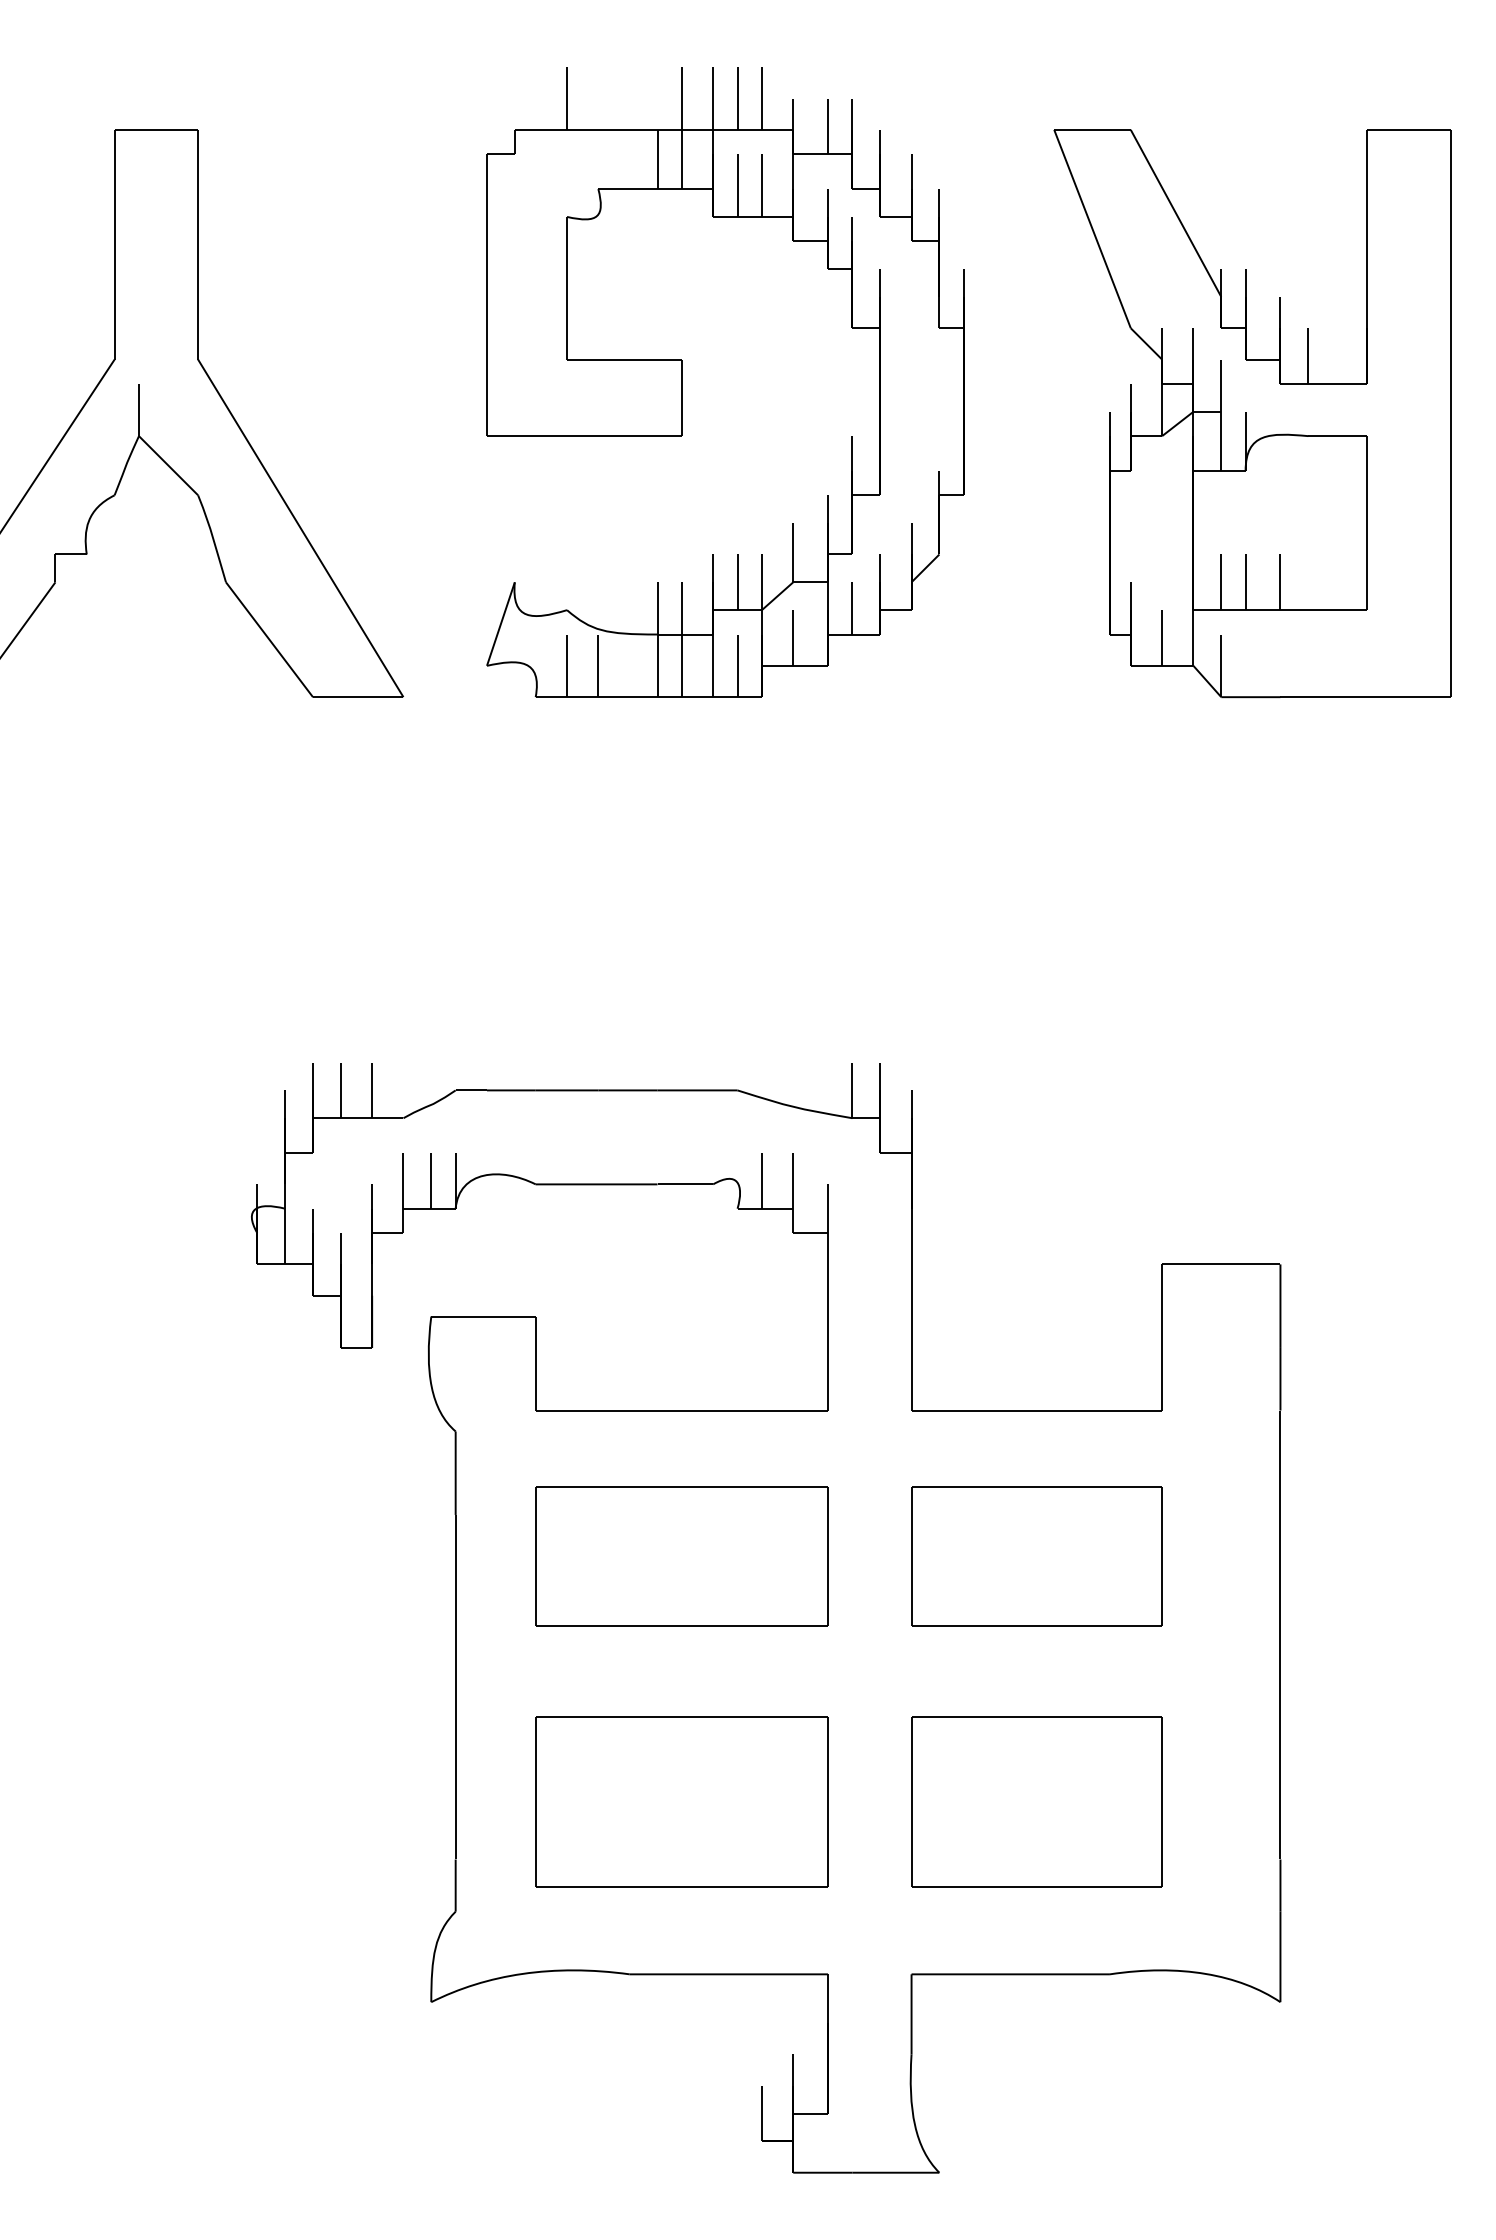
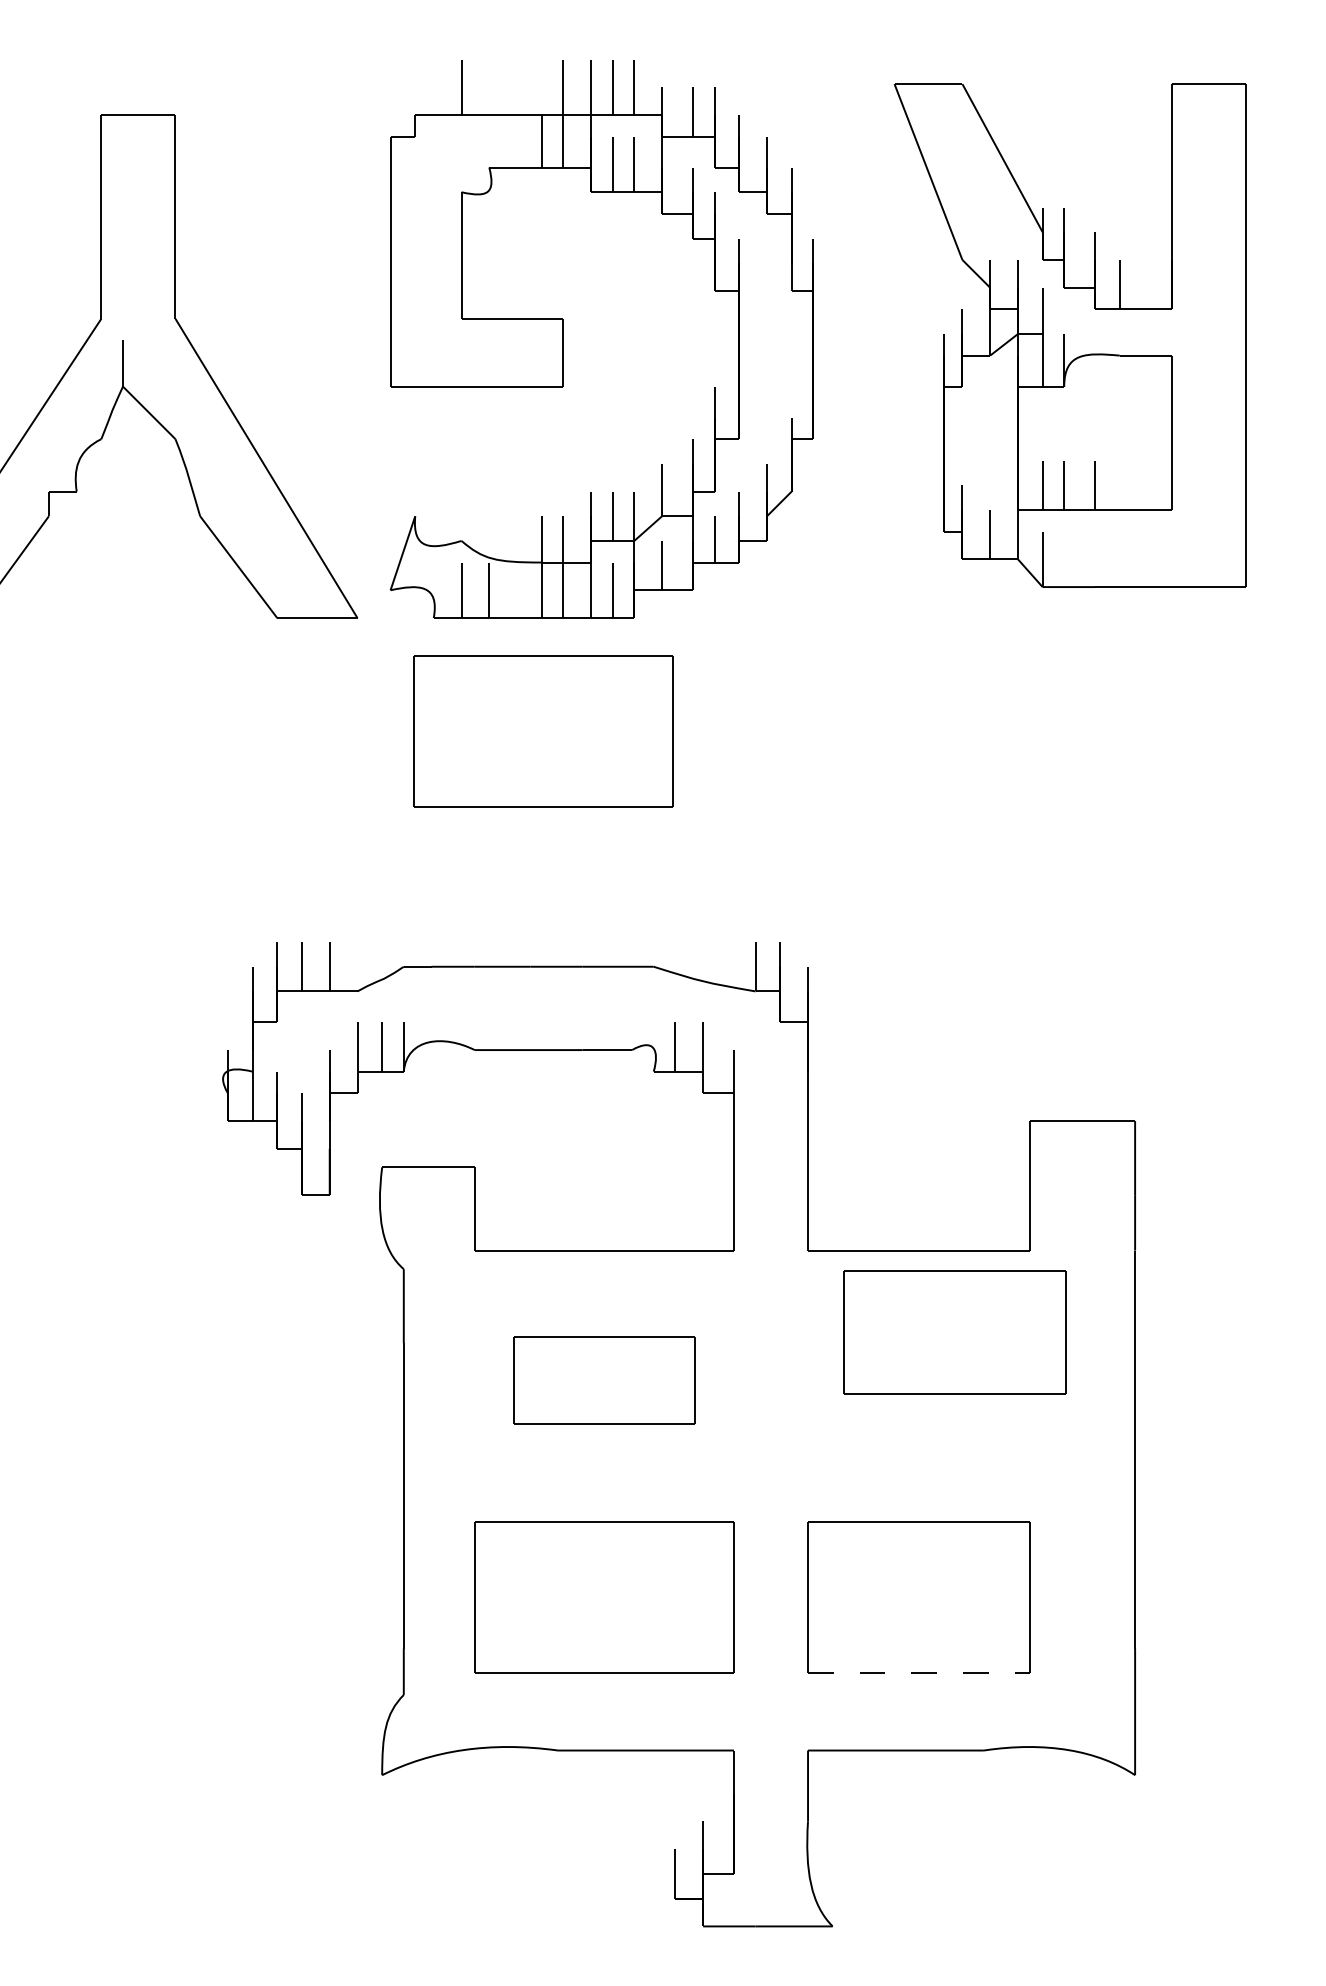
part: (682, 382) -> (563, 339), moved
part: (1251, 413) -> (1069, 335), moved
part: (613, 825) -> (543, 731), added
part: (682, 1557) -> (604, 1380), size x0.7
part: (1036, 1557) -> (954, 1332), moved
line: (1037, 1887) -> (919, 1673), solid -> dashed

